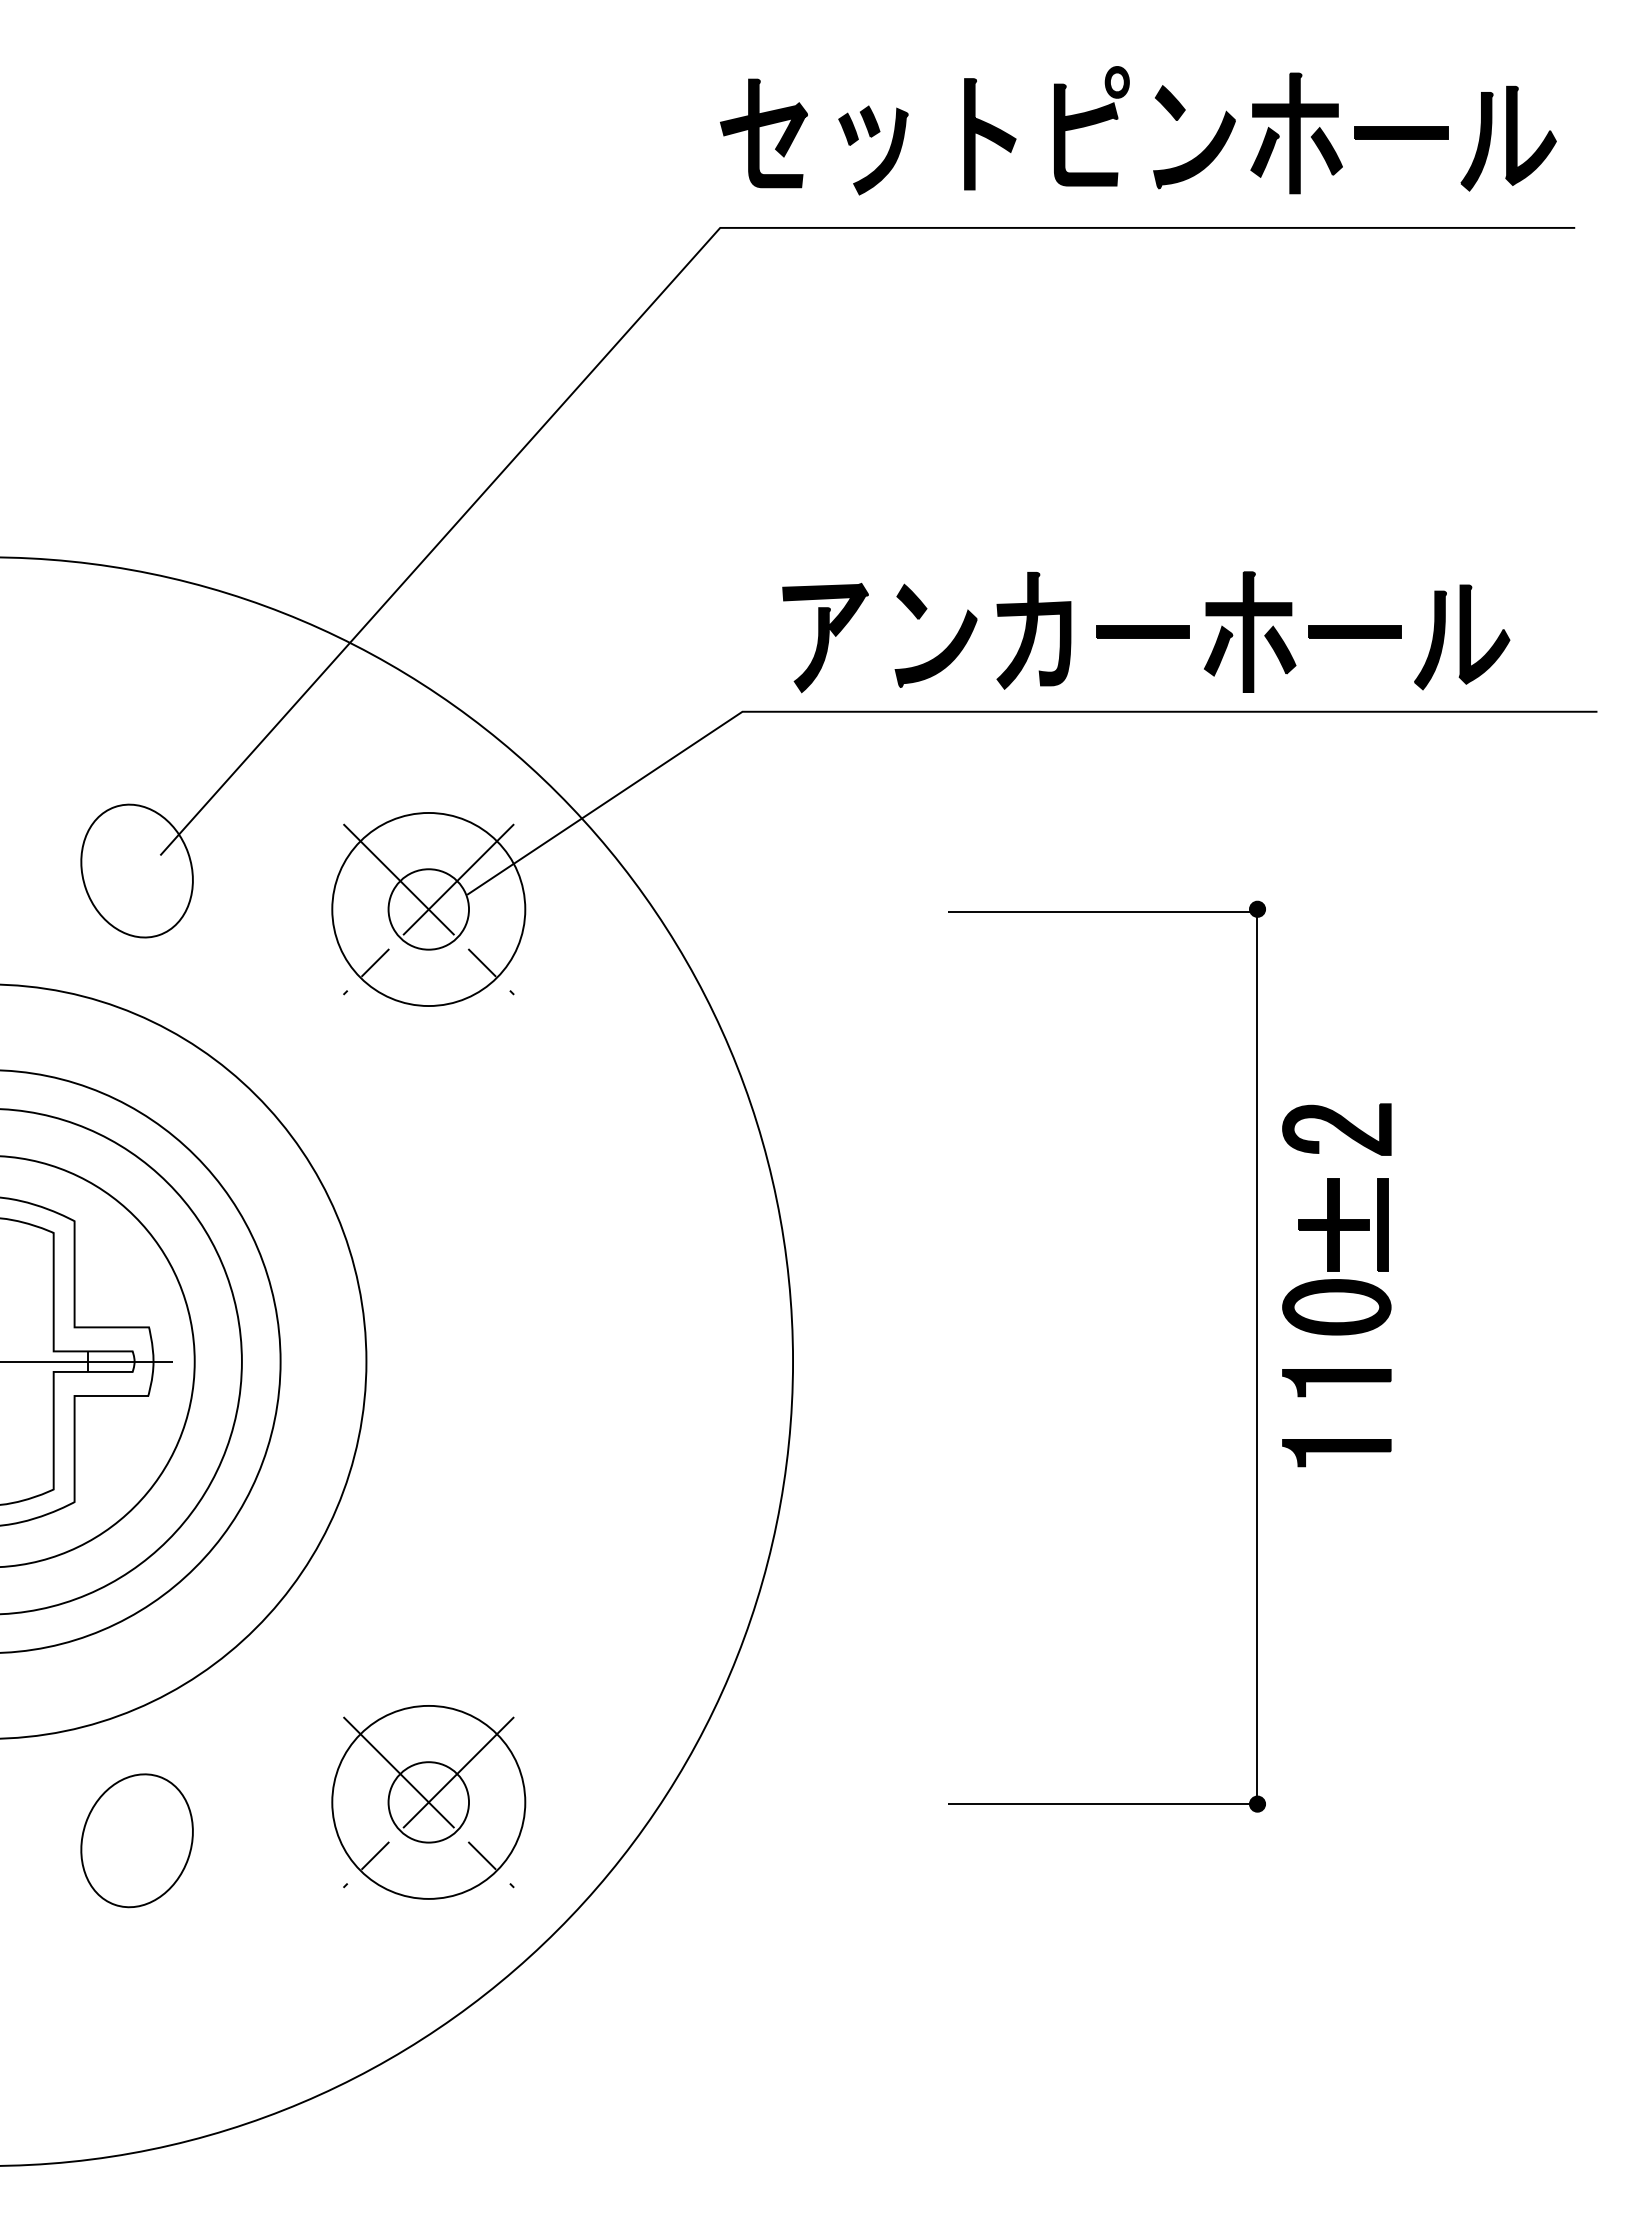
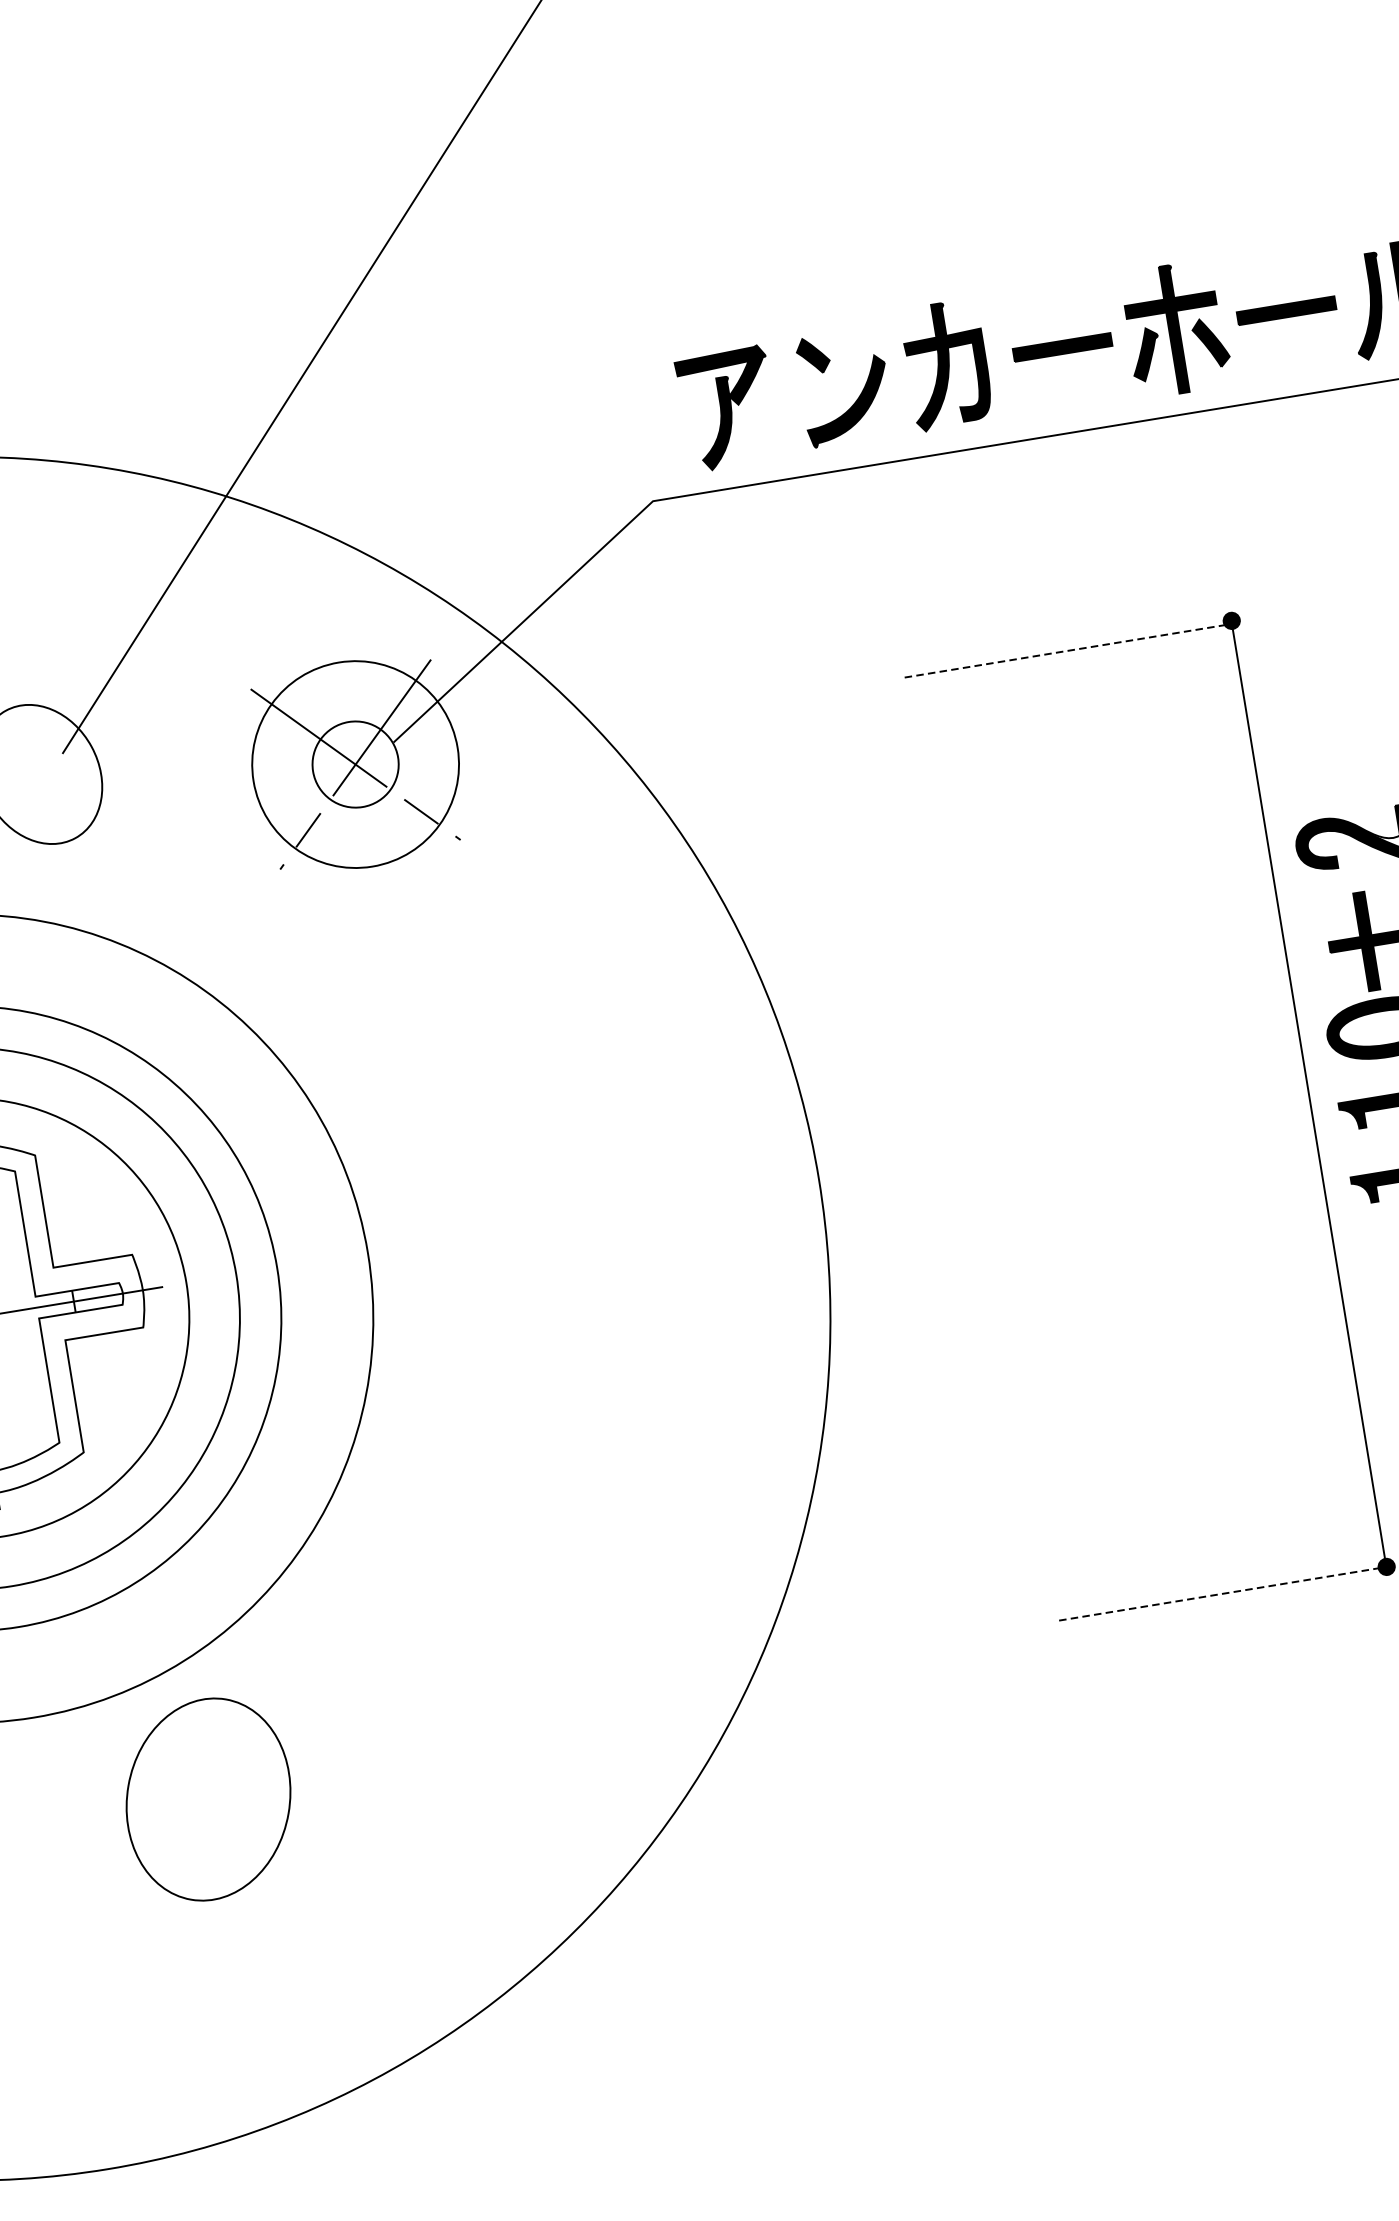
line: (1102, 912) -> (1068, 651), solid -> dashed
part: (428, 1802) -> (509, 1708), removed
line: (1102, 1804) -> (1222, 1594), solid -> dashed
part: (136, 1840) -> (207, 1799), size x1.4

